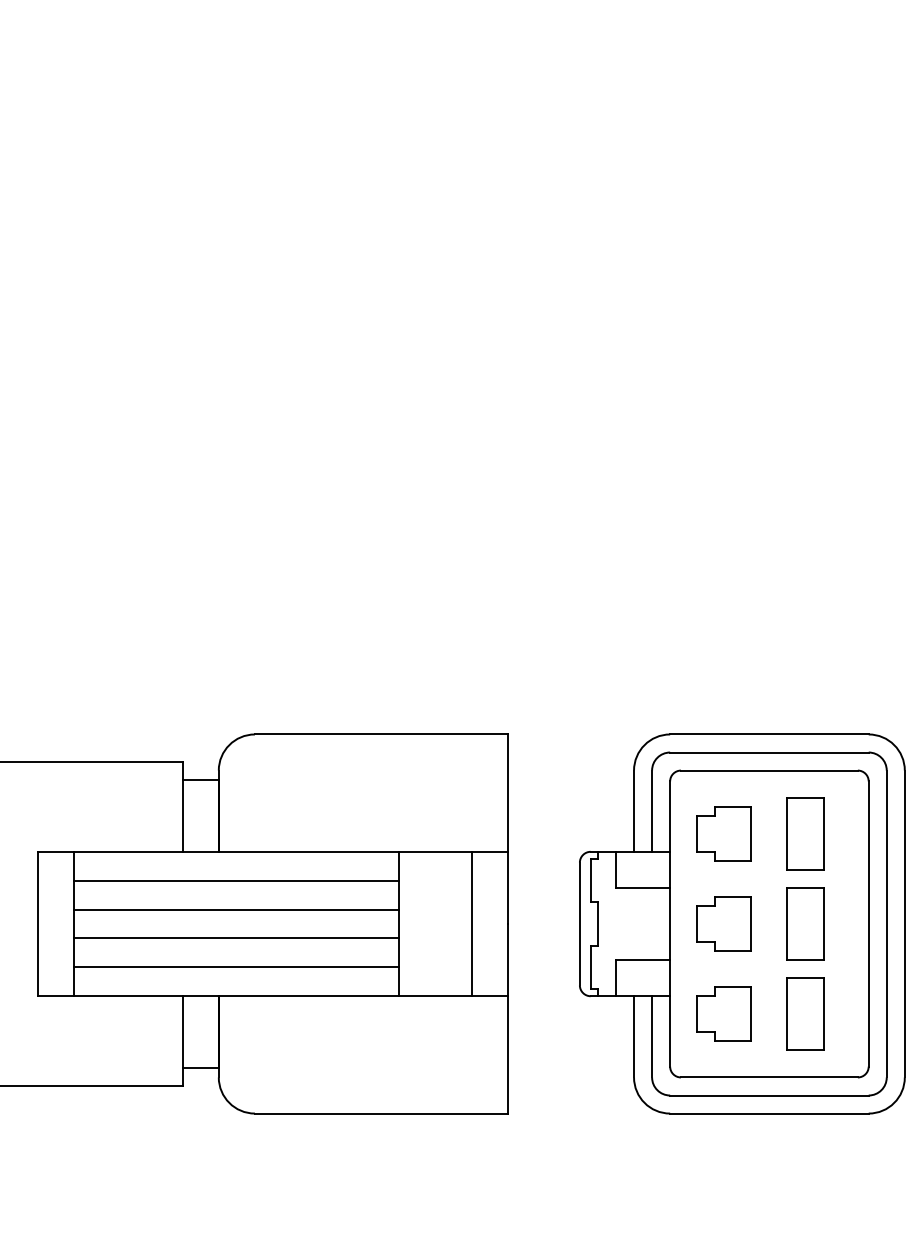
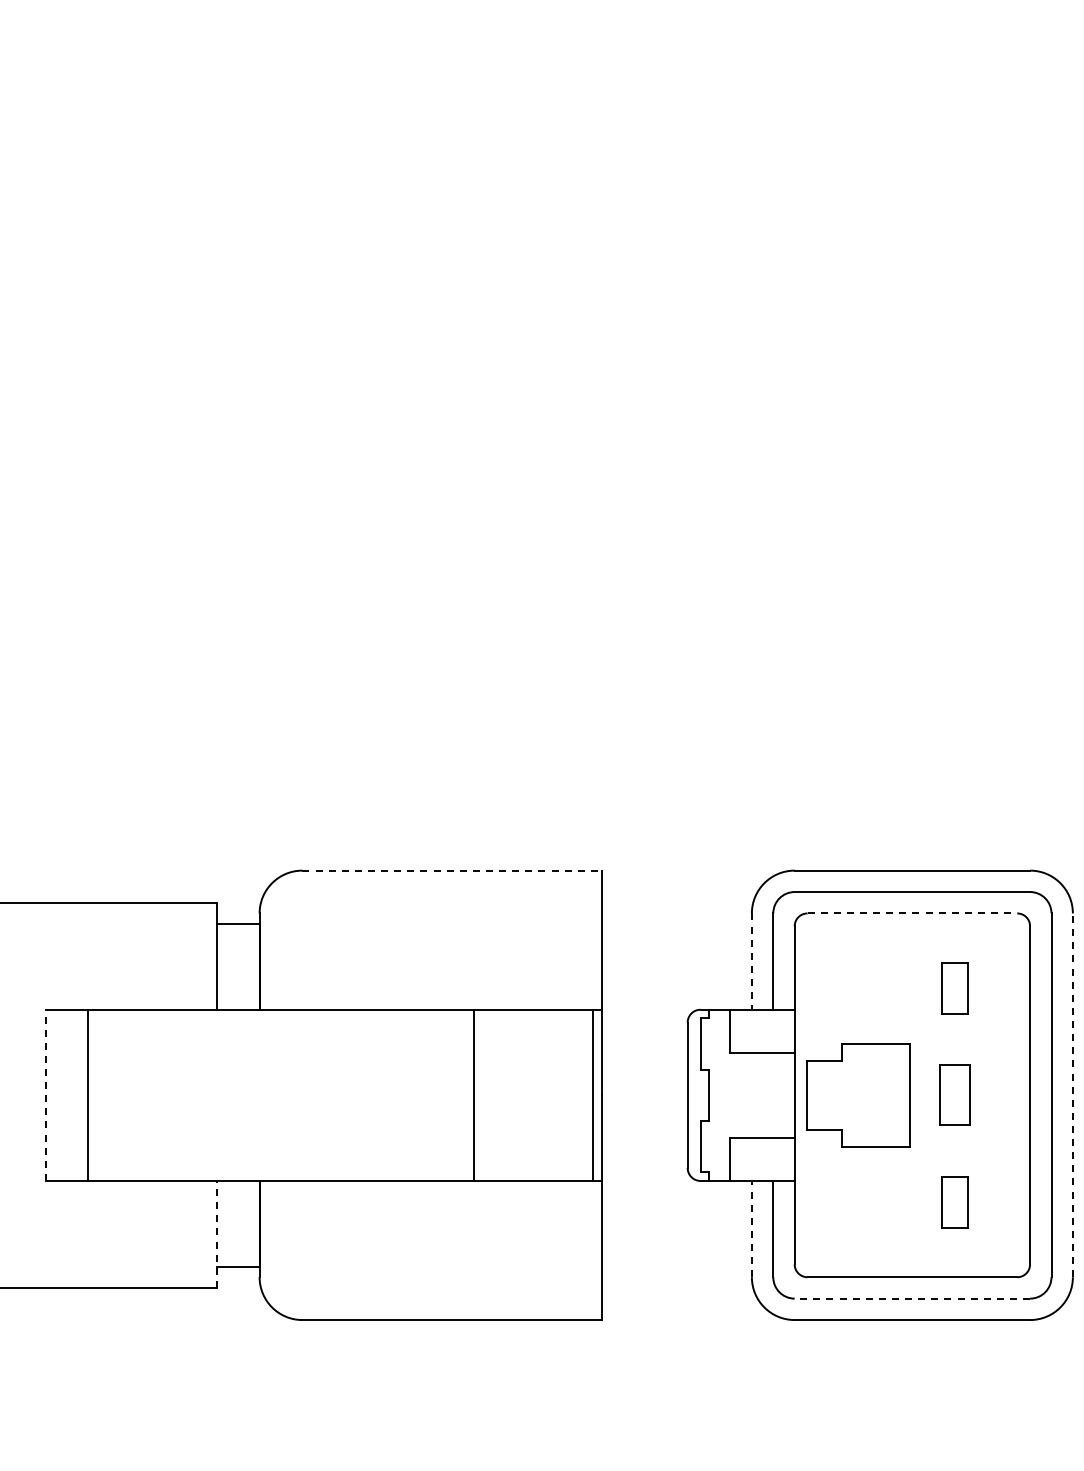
line: (381, 734) -> (452, 870), solid -> dashed
line: (769, 770) -> (912, 913), solid -> dashed
line: (633, 811) -> (751, 962), solid -> dashed
part: (723, 833) -> (858, 987), removed
part: (805, 833) -> (955, 988), size x0.6
line: (236, 880) -> (280, 1043), removed
line: (236, 909) -> (280, 1078), removed
line: (471, 923) -> (593, 1094), moved
part: (723, 923) -> (858, 1094), size x1.6
line: (38, 924) -> (45, 1095), solid -> dashed
part: (805, 924) -> (955, 1095), size x0.7
line: (904, 924) -> (1072, 1095), solid -> dashed
line: (236, 938) -> (280, 1112), removed
line: (236, 967) -> (280, 1146), removed
part: (723, 1013) -> (858, 1201), removed
part: (805, 1014) -> (955, 1202), size x0.6
line: (633, 1036) -> (751, 1228), solid -> dashed
line: (182, 1041) -> (216, 1234), solid -> dashed
line: (769, 1095) -> (912, 1298), solid -> dashed

